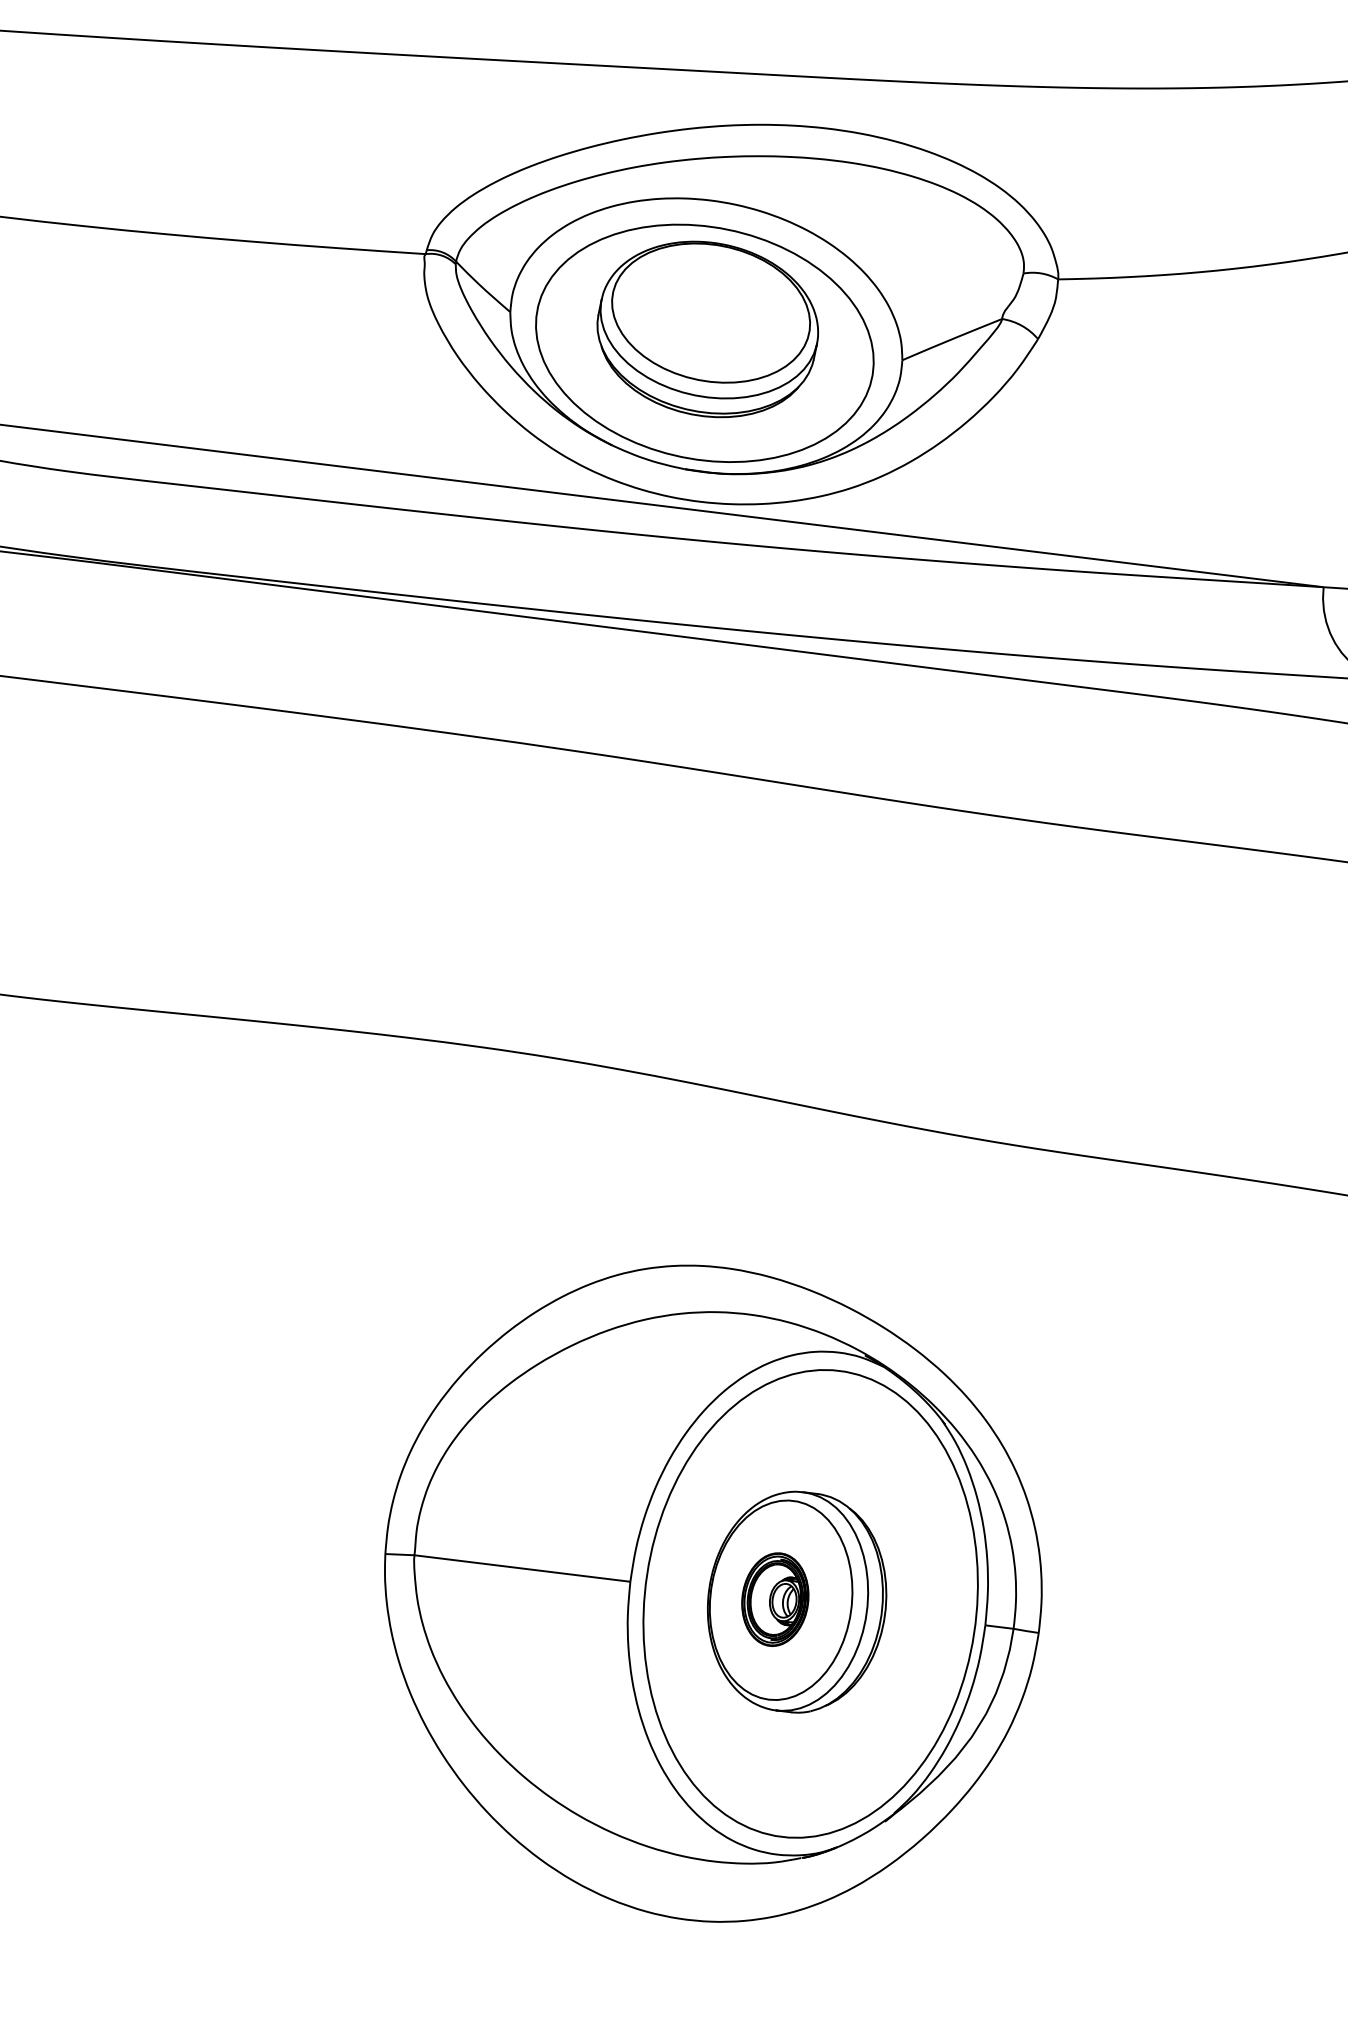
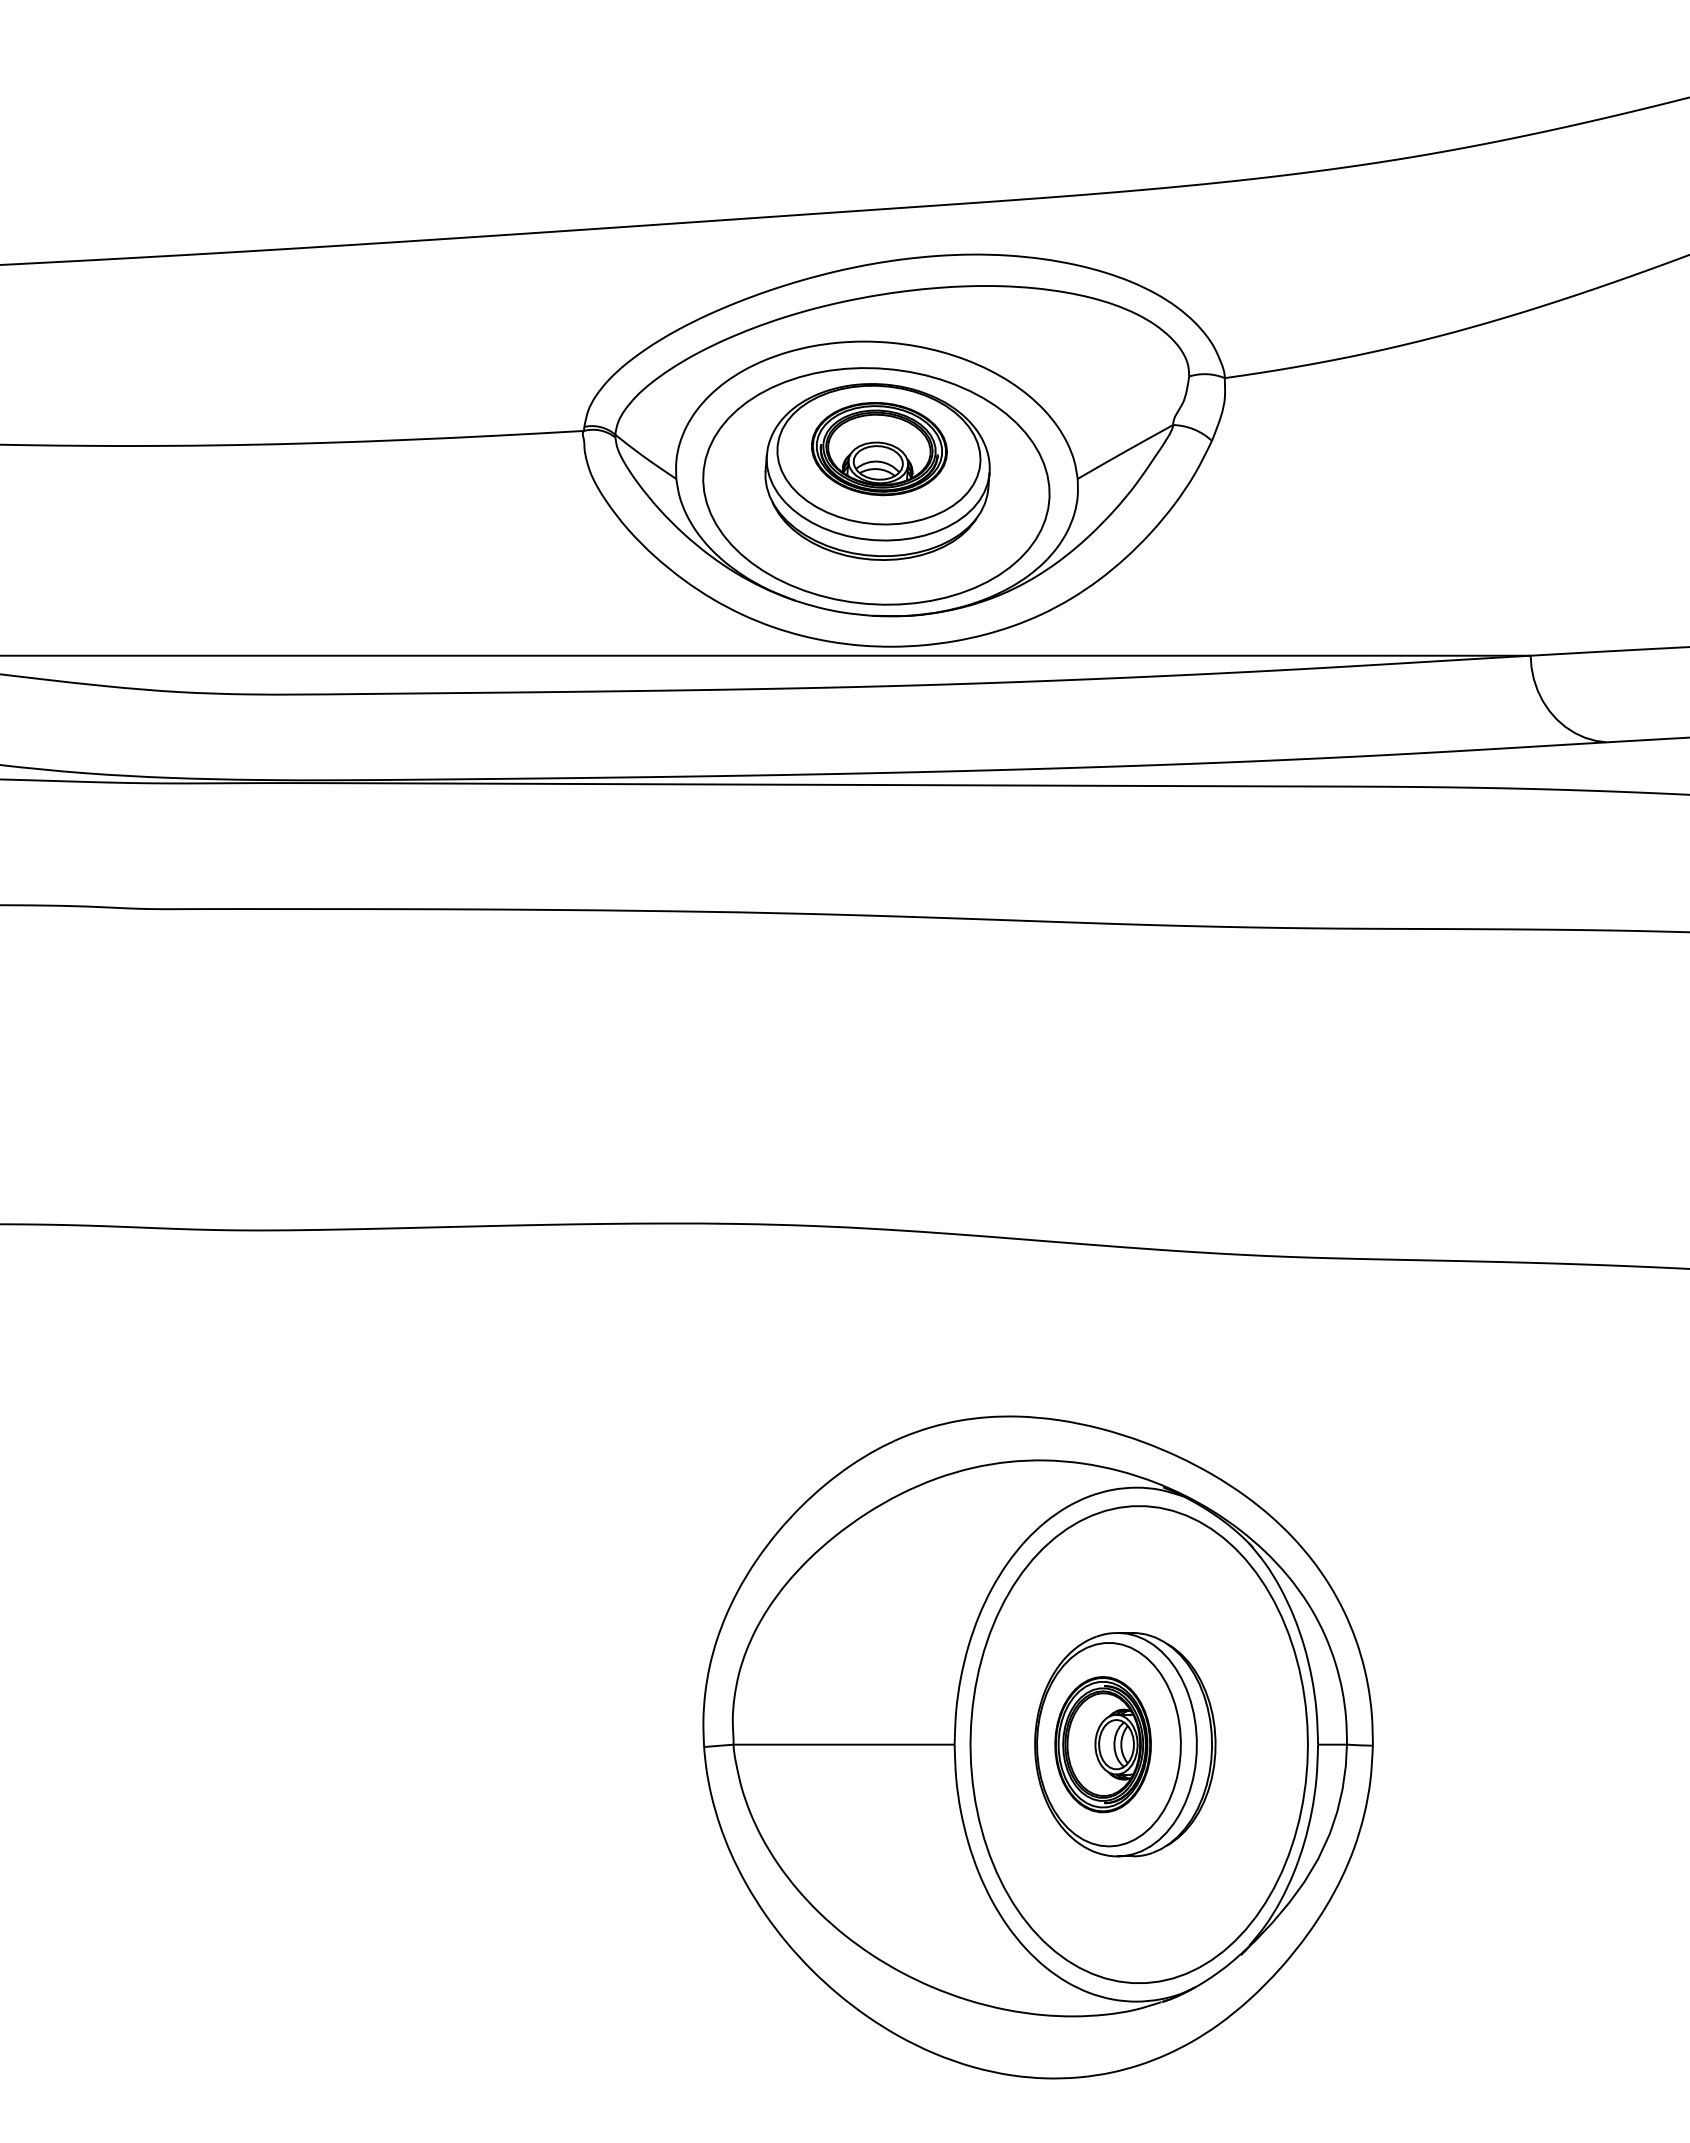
part: (712, 307) -> (879, 449), added
part: (774, 1599) -> (1102, 1744), size x1.43

